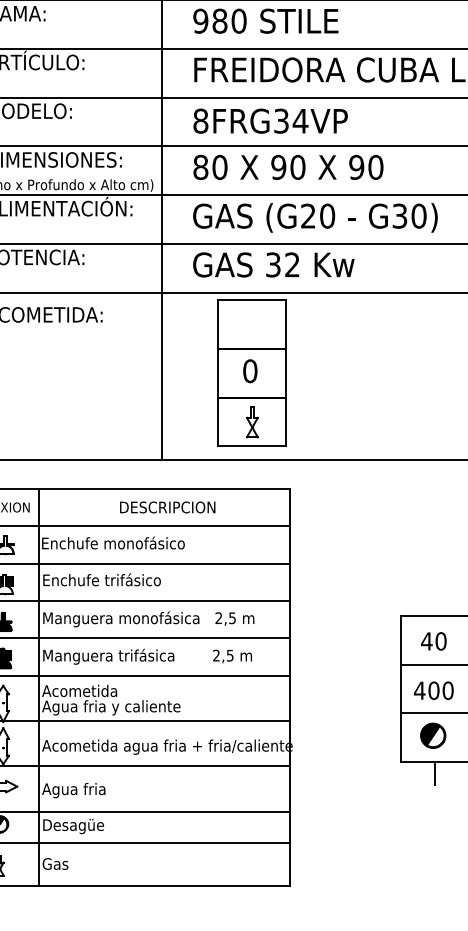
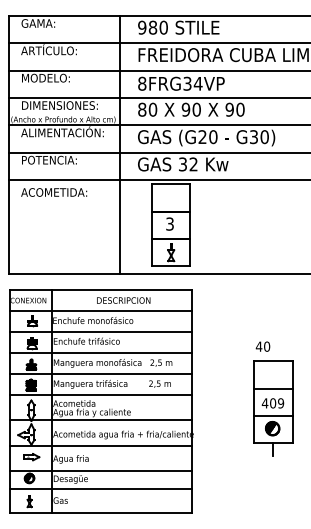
text: (251, 370) -> (170, 223), 0 -> 3
text: (432, 641) -> (262, 346), moved
text: (447, 690) -> (280, 403), 400 -> 409

